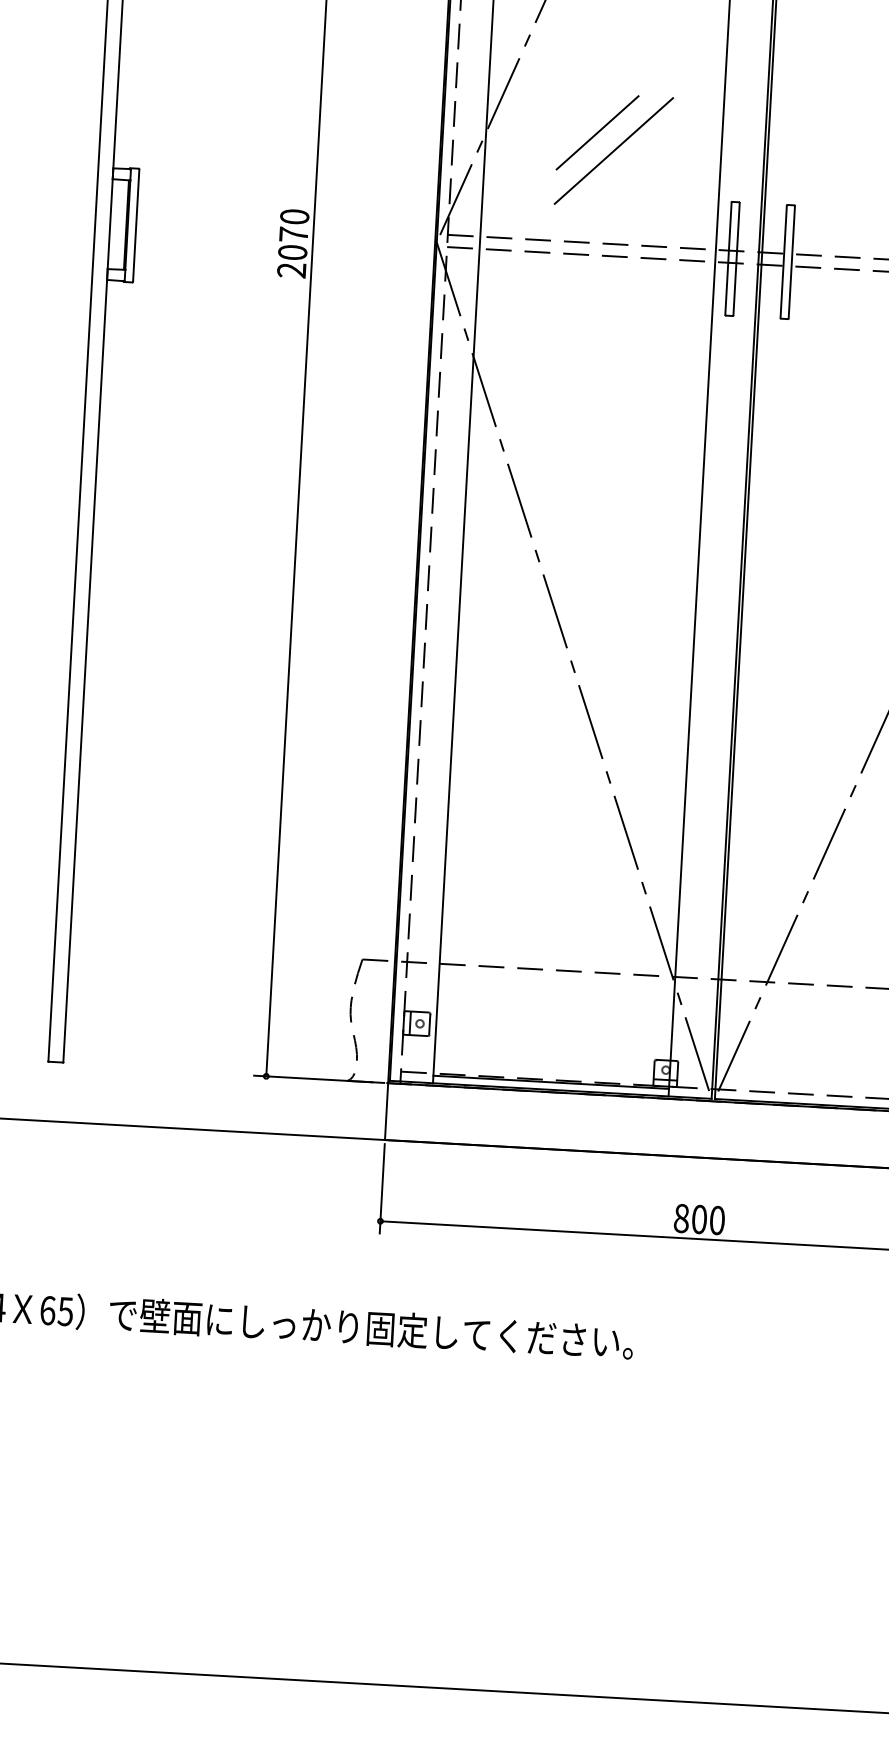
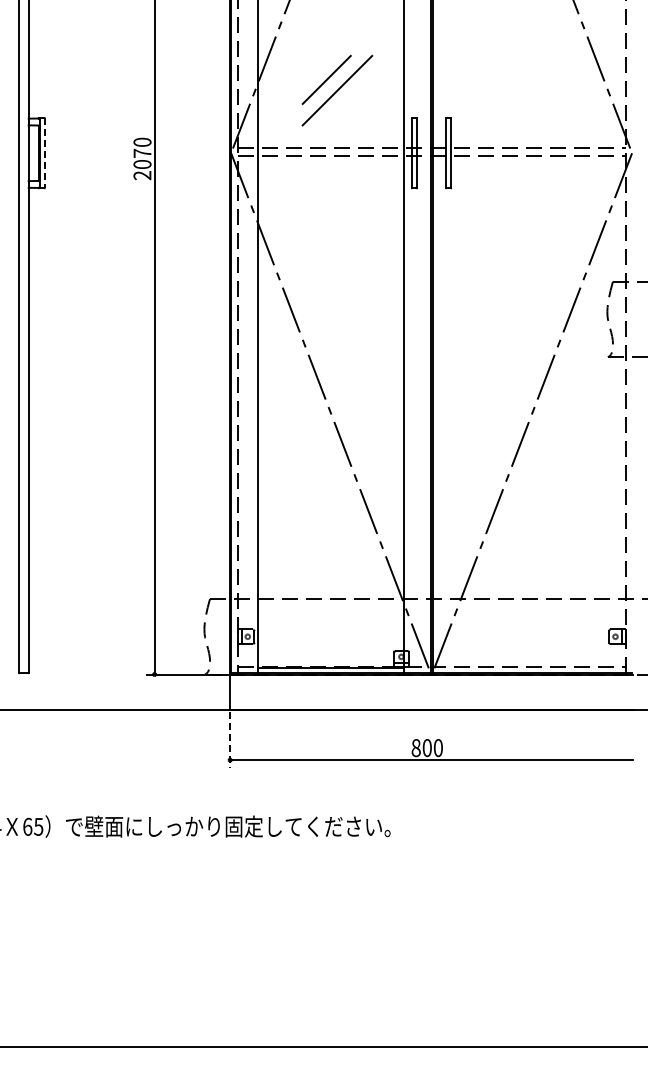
line: (135, 225) -> (44, 153), solid -> dashed
line: (382, 1189) -> (230, 740), solid -> dashed

